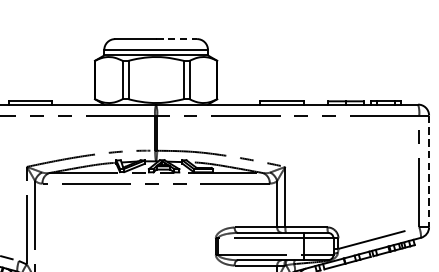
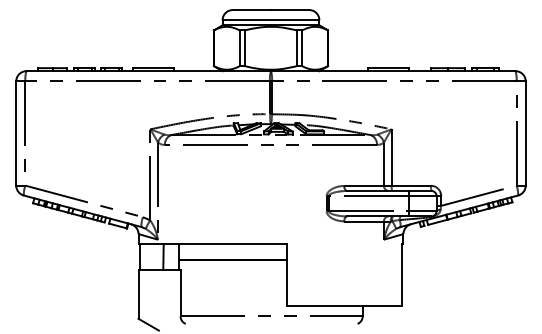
line: (177, 39) -> (290, 10), dashed -> solid
line: (428, 172) -> (525, 134), dashed -> solid

